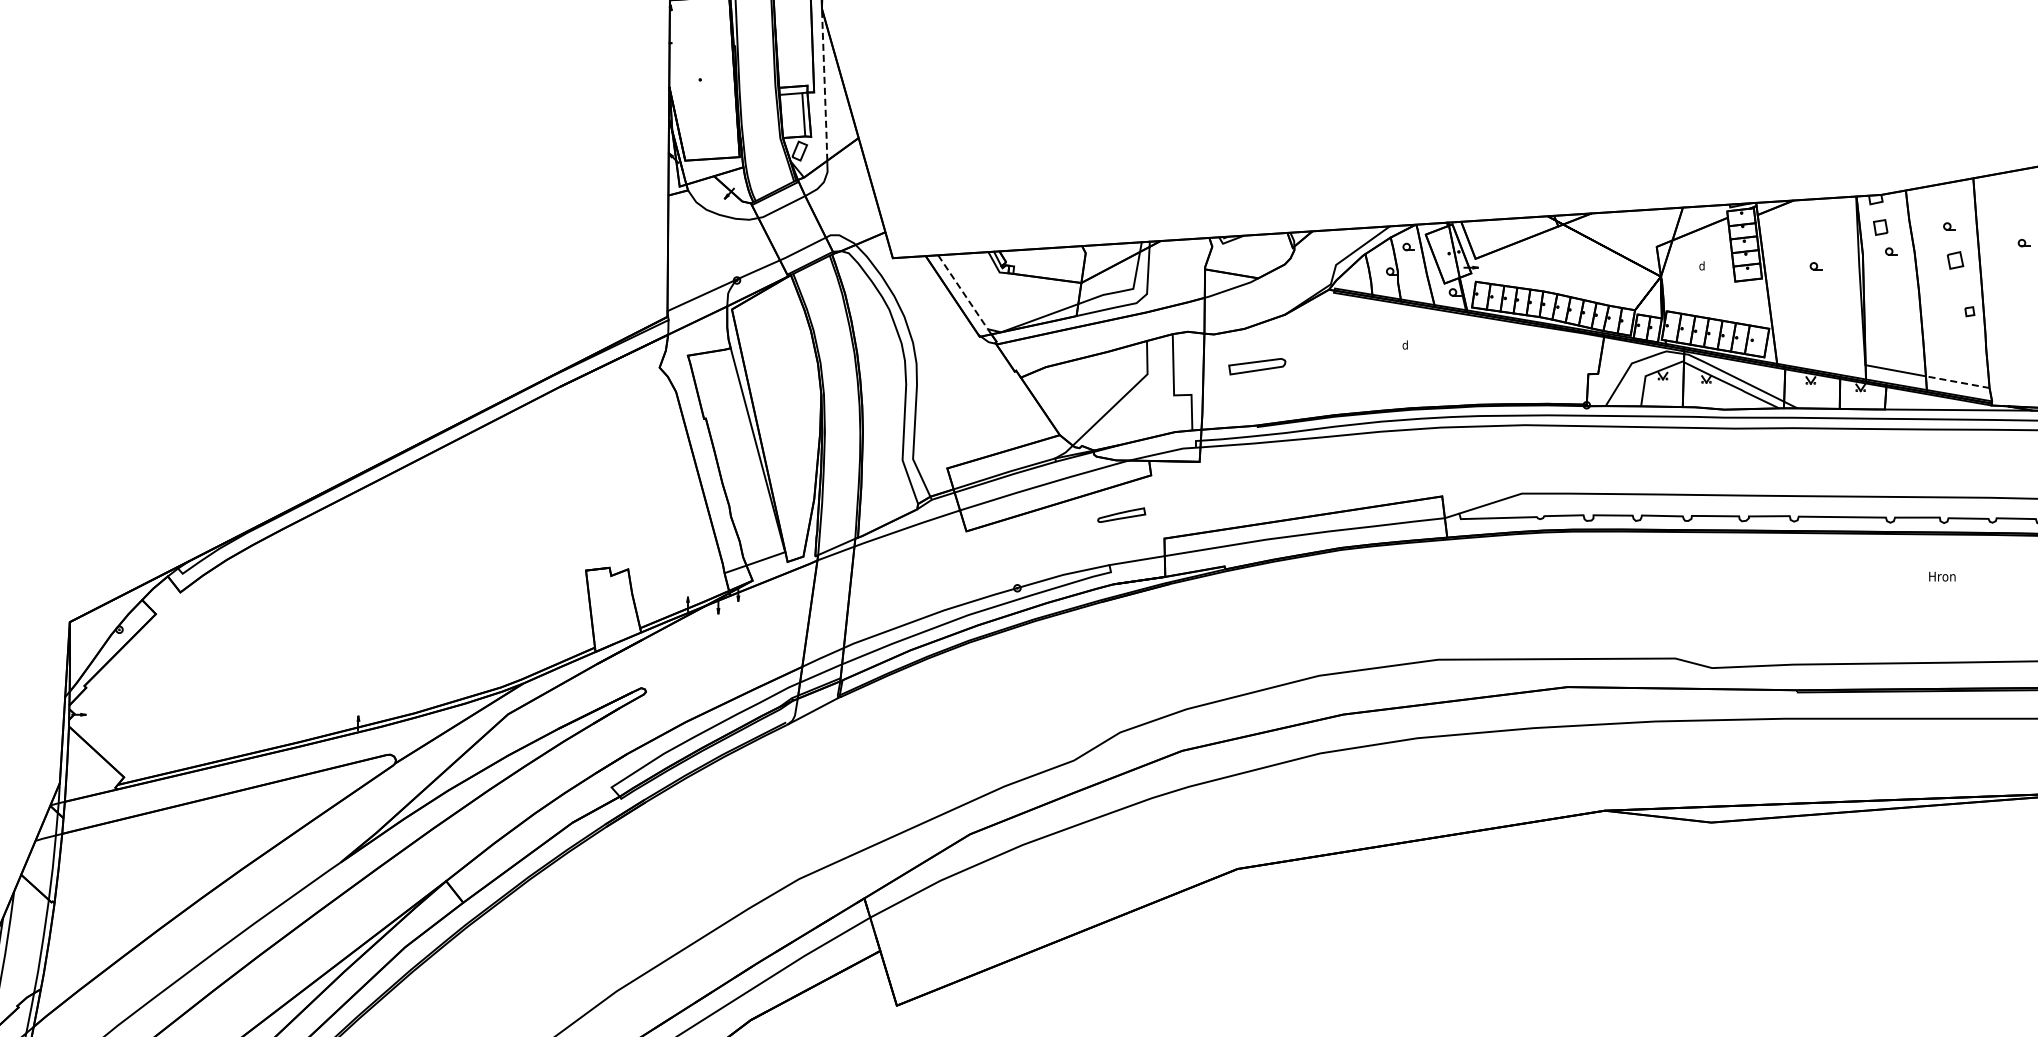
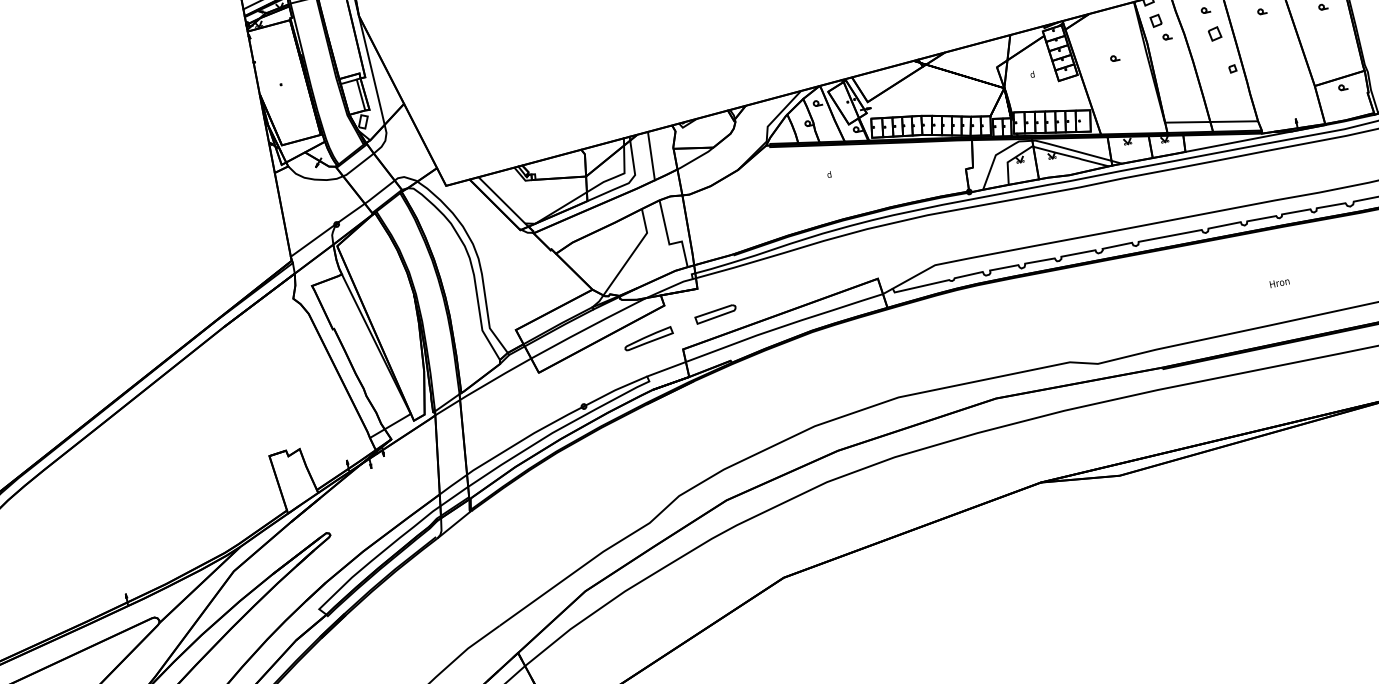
line: (824, 85) -> (371, 70), dashed -> solid
line: (1173, 273) -> (651, 156), added
line: (965, 296) -> (504, 203), dashed -> solid
part: (1257, 366) -> (715, 314), moved
line: (1957, 382) -> (1234, 121), dashed -> solid
part: (1121, 514) -> (648, 338), size x1.43
text: (1942, 576) -> (1279, 282), moved

